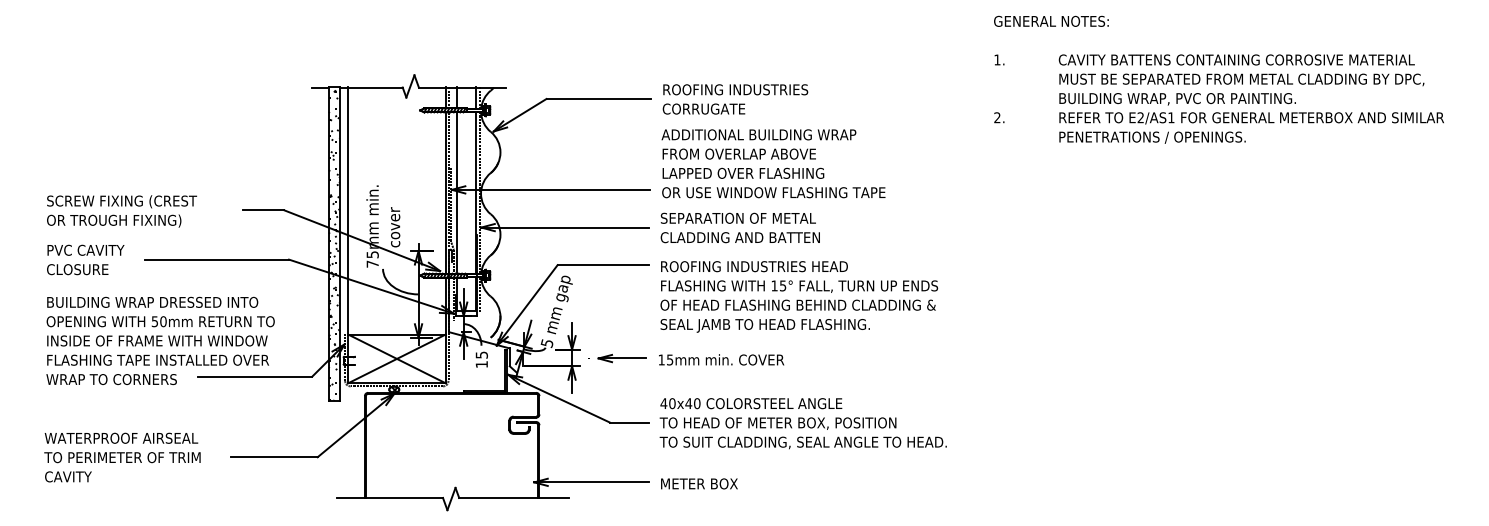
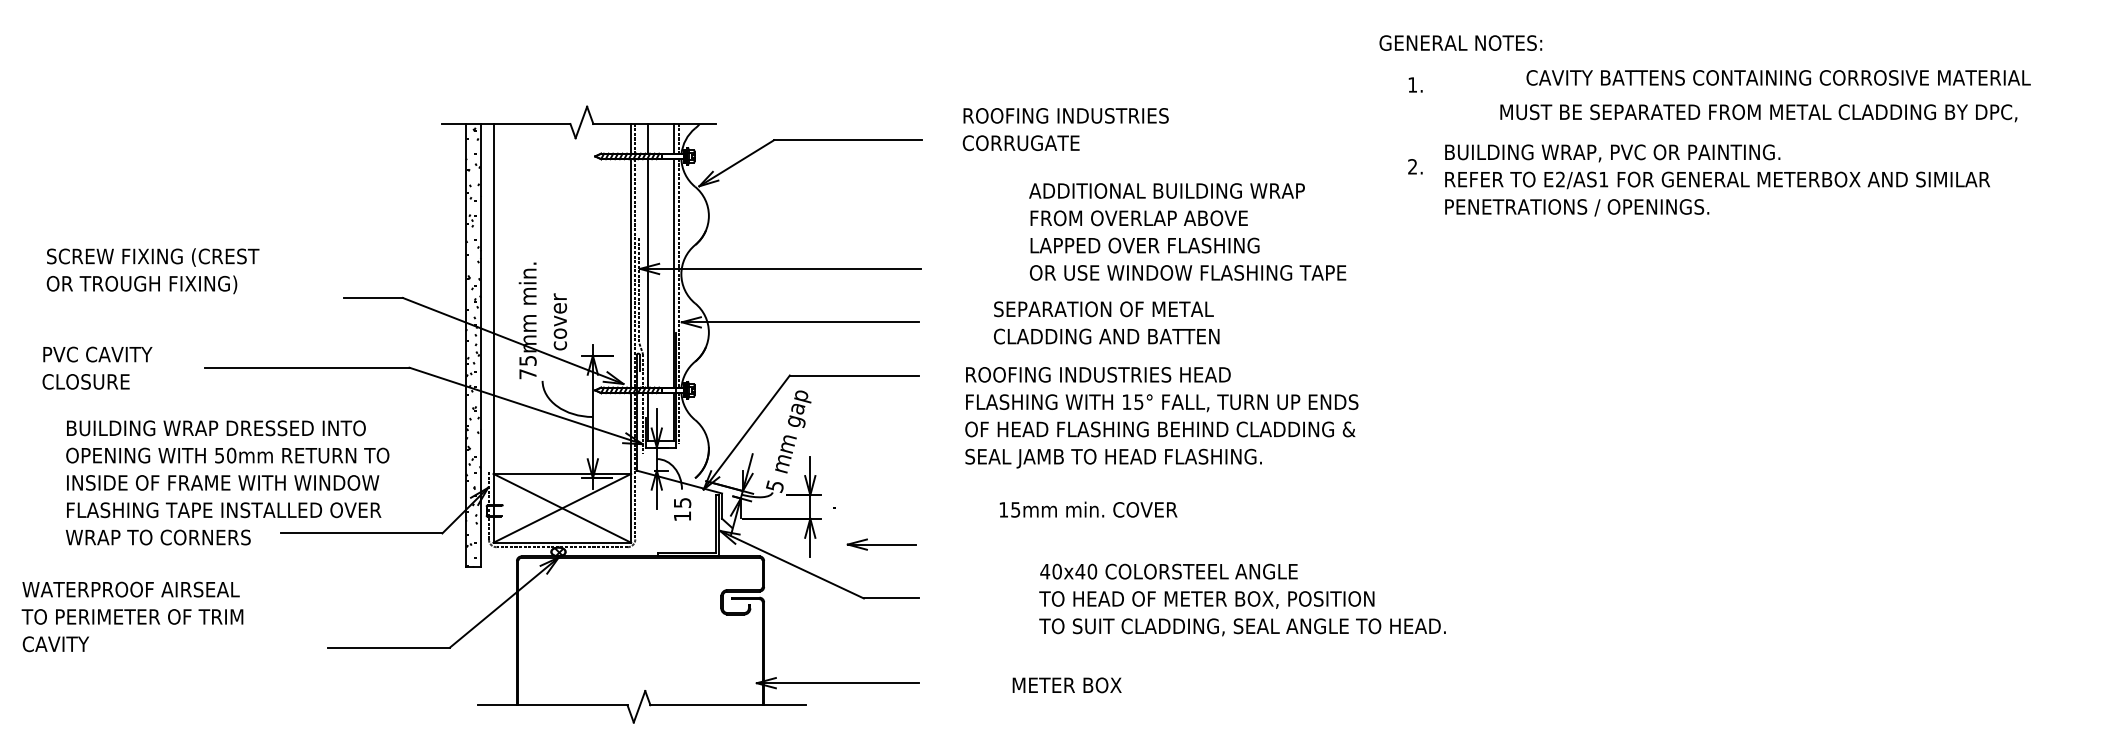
text: (1051, 20) -> (1460, 41), moved
text: (1236, 59) -> (1778, 77), moved
text: (735, 99) -> (1065, 129), moved
text: (1251, 118) -> (1717, 180), moved
text: (773, 163) -> (1187, 231), moved
text: (121, 211) -> (152, 271), moved
text: (739, 227) -> (1105, 322), moved
text: (85, 259) -> (97, 367), moved
text: (799, 296) -> (1162, 417), moved
part: (621, 358) -> (880, 544), moved
text: (721, 359) -> (1088, 509), moved
text: (802, 423) -> (1241, 599), moved
text: (122, 457) -> (132, 616), moved
text: (699, 483) -> (1067, 684), moved

